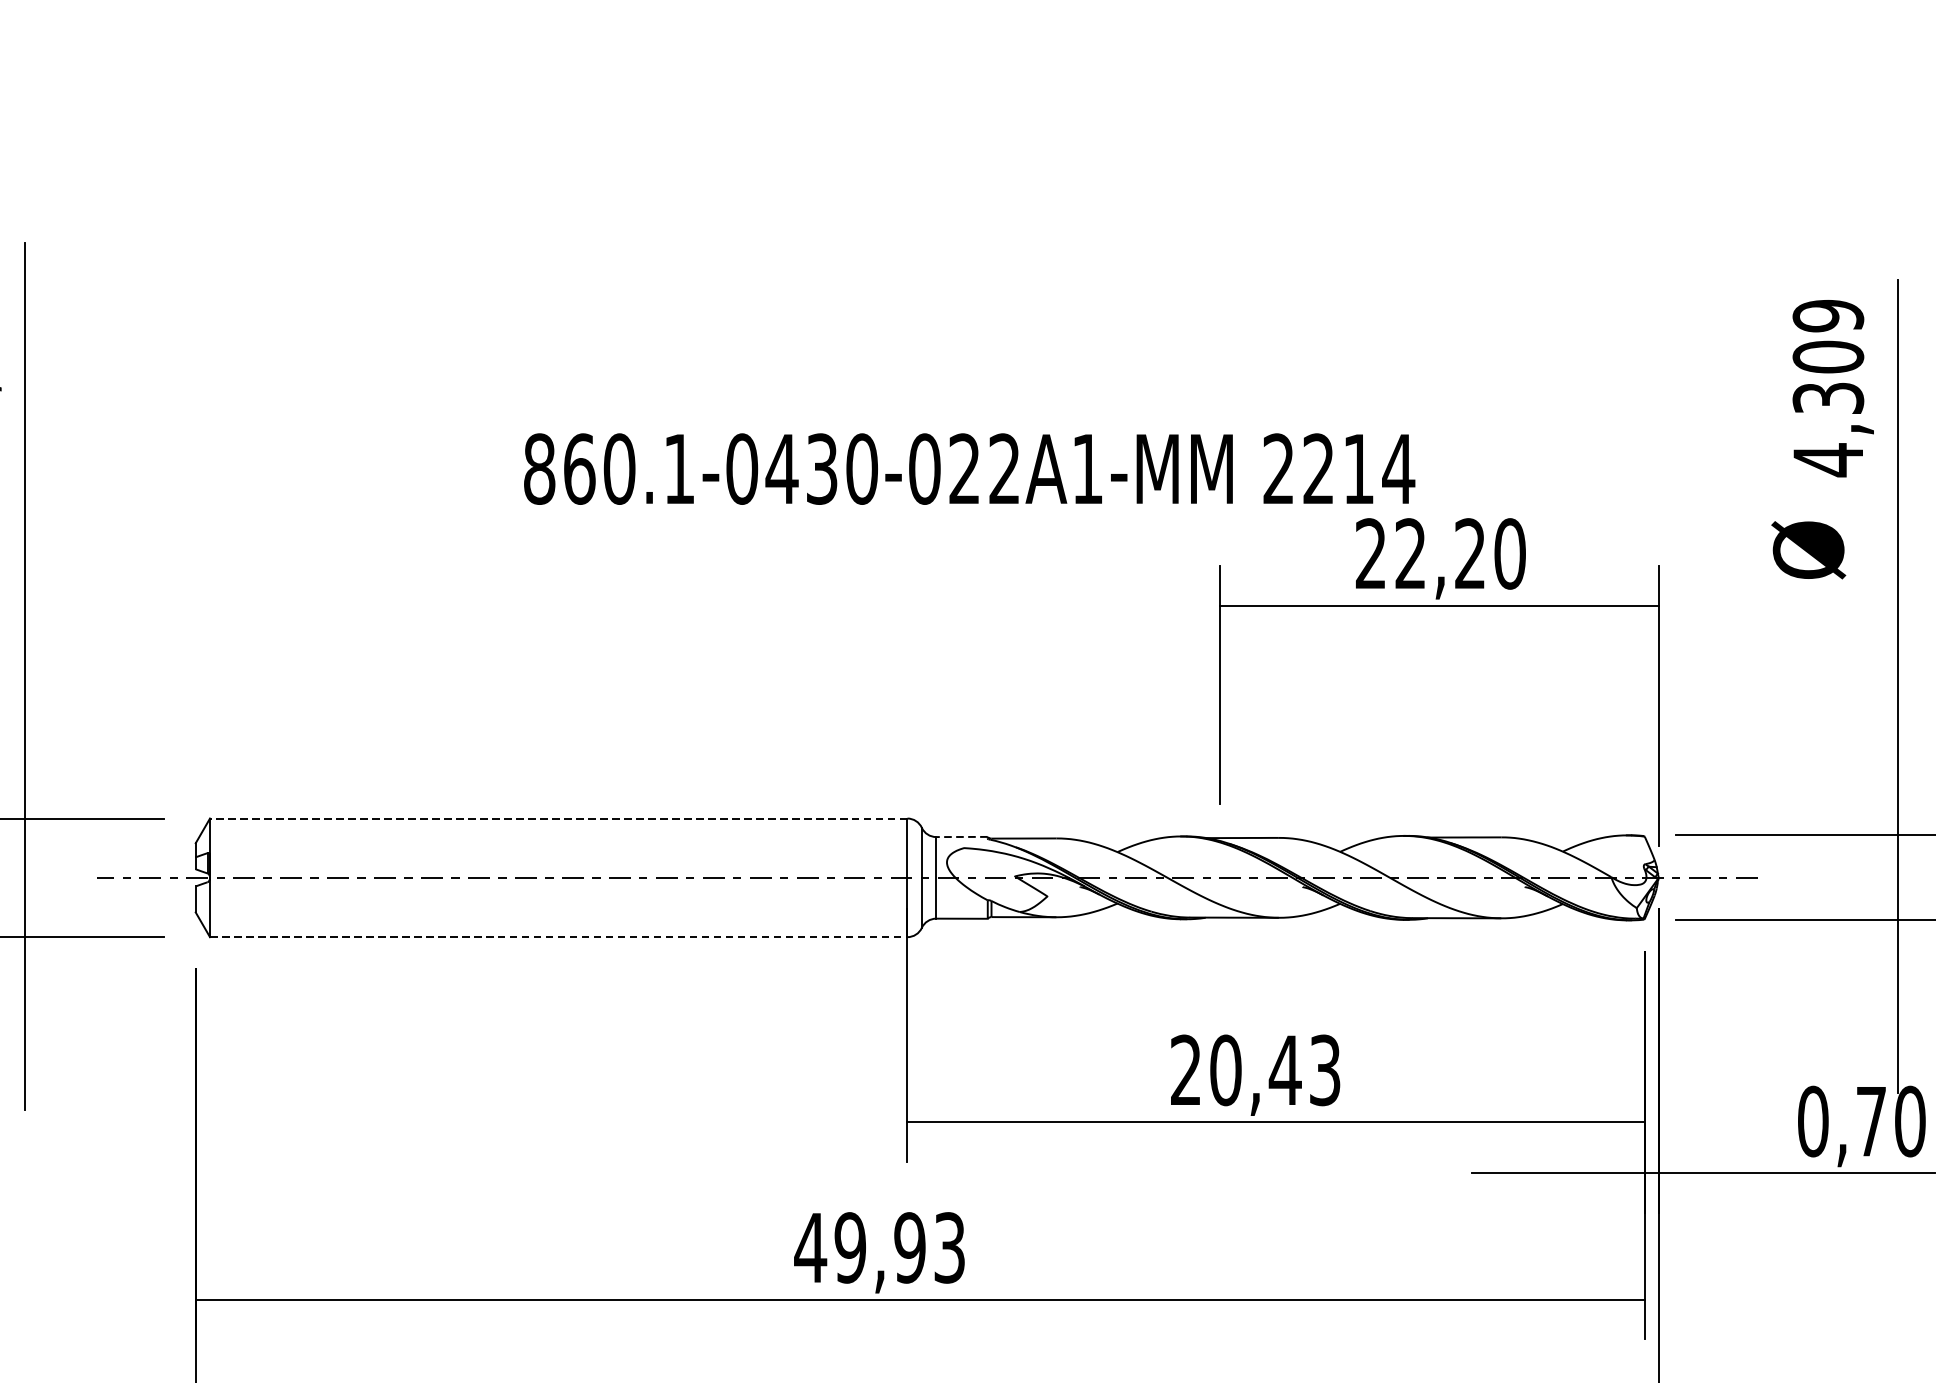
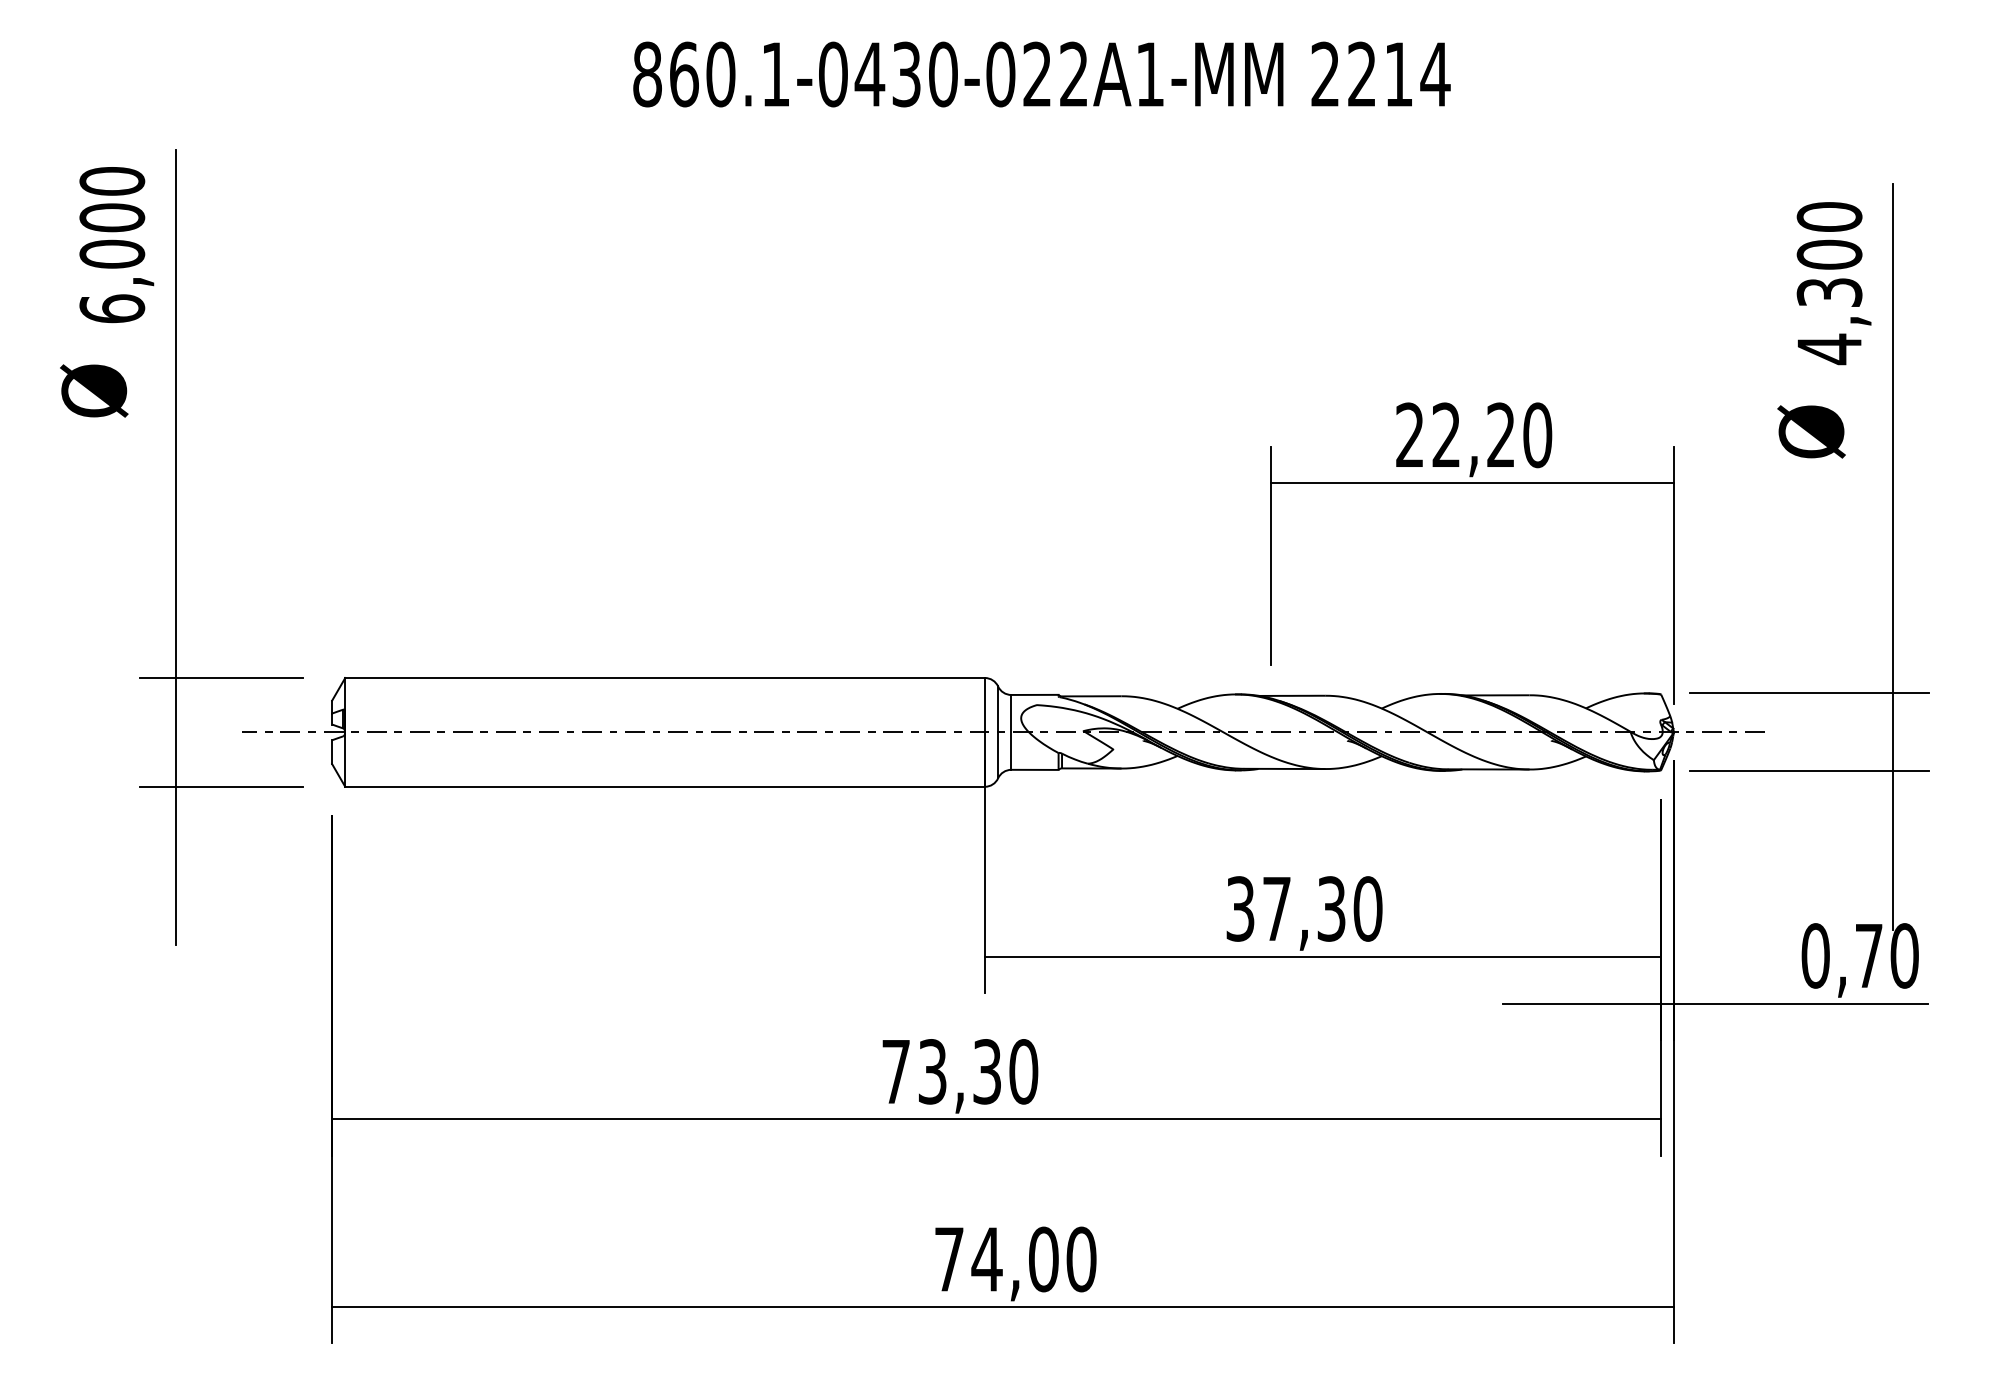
text: (1828, 316) -> (1829, 217), 4,309 -> 4,300
text: (969, 469) -> (1041, 74), moved
line: (559, 819) -> (665, 678), dashed -> solid
line: (961, 836) -> (1034, 694), dashed -> solid
line: (559, 936) -> (665, 786), dashed -> solid
text: (1255, 1069) -> (1304, 908), 20,43 -> 37,30
text: (879, 1247) -> (959, 1071), 49,93 -> 73,30

